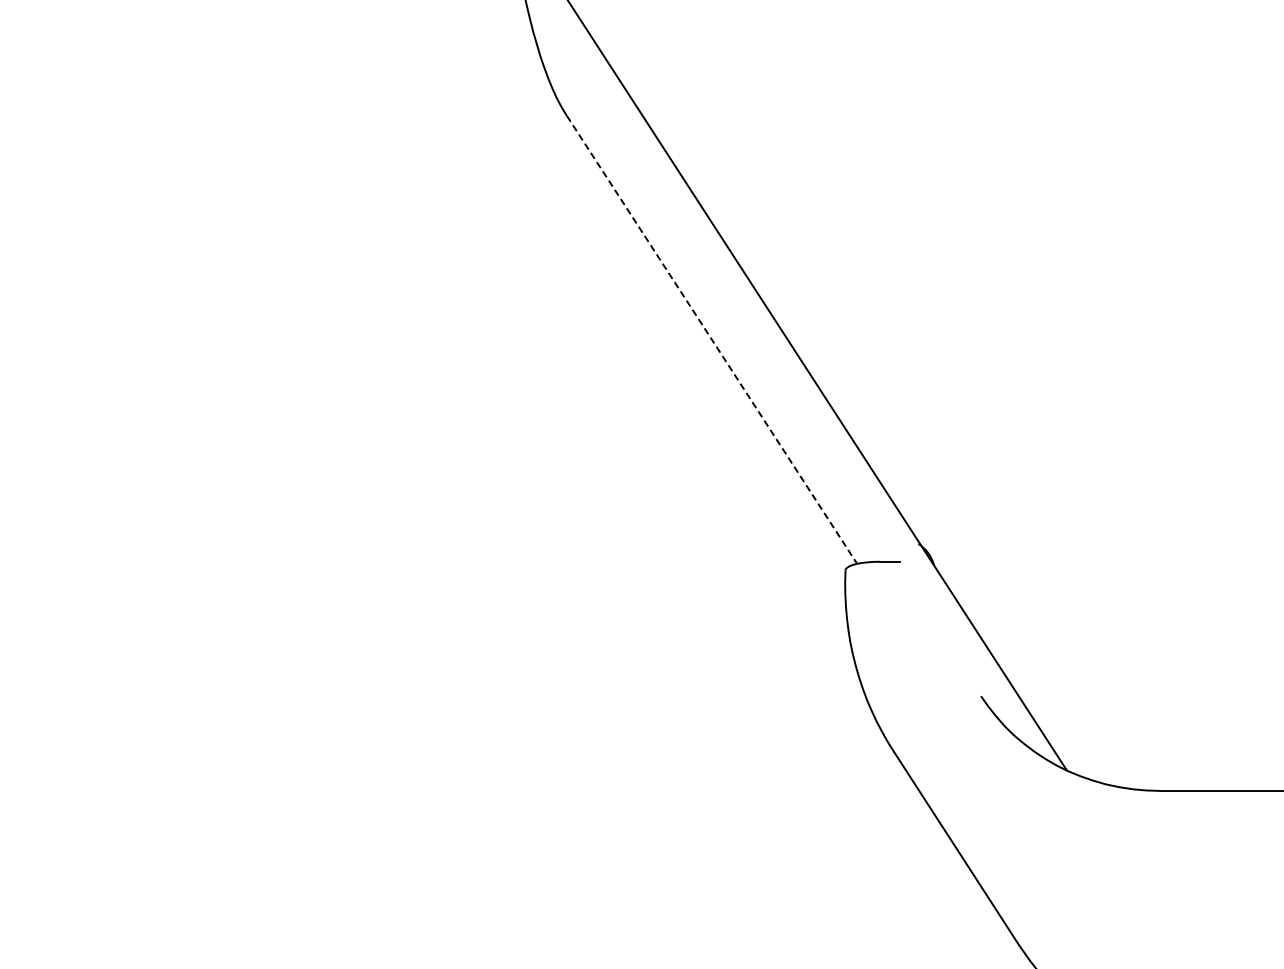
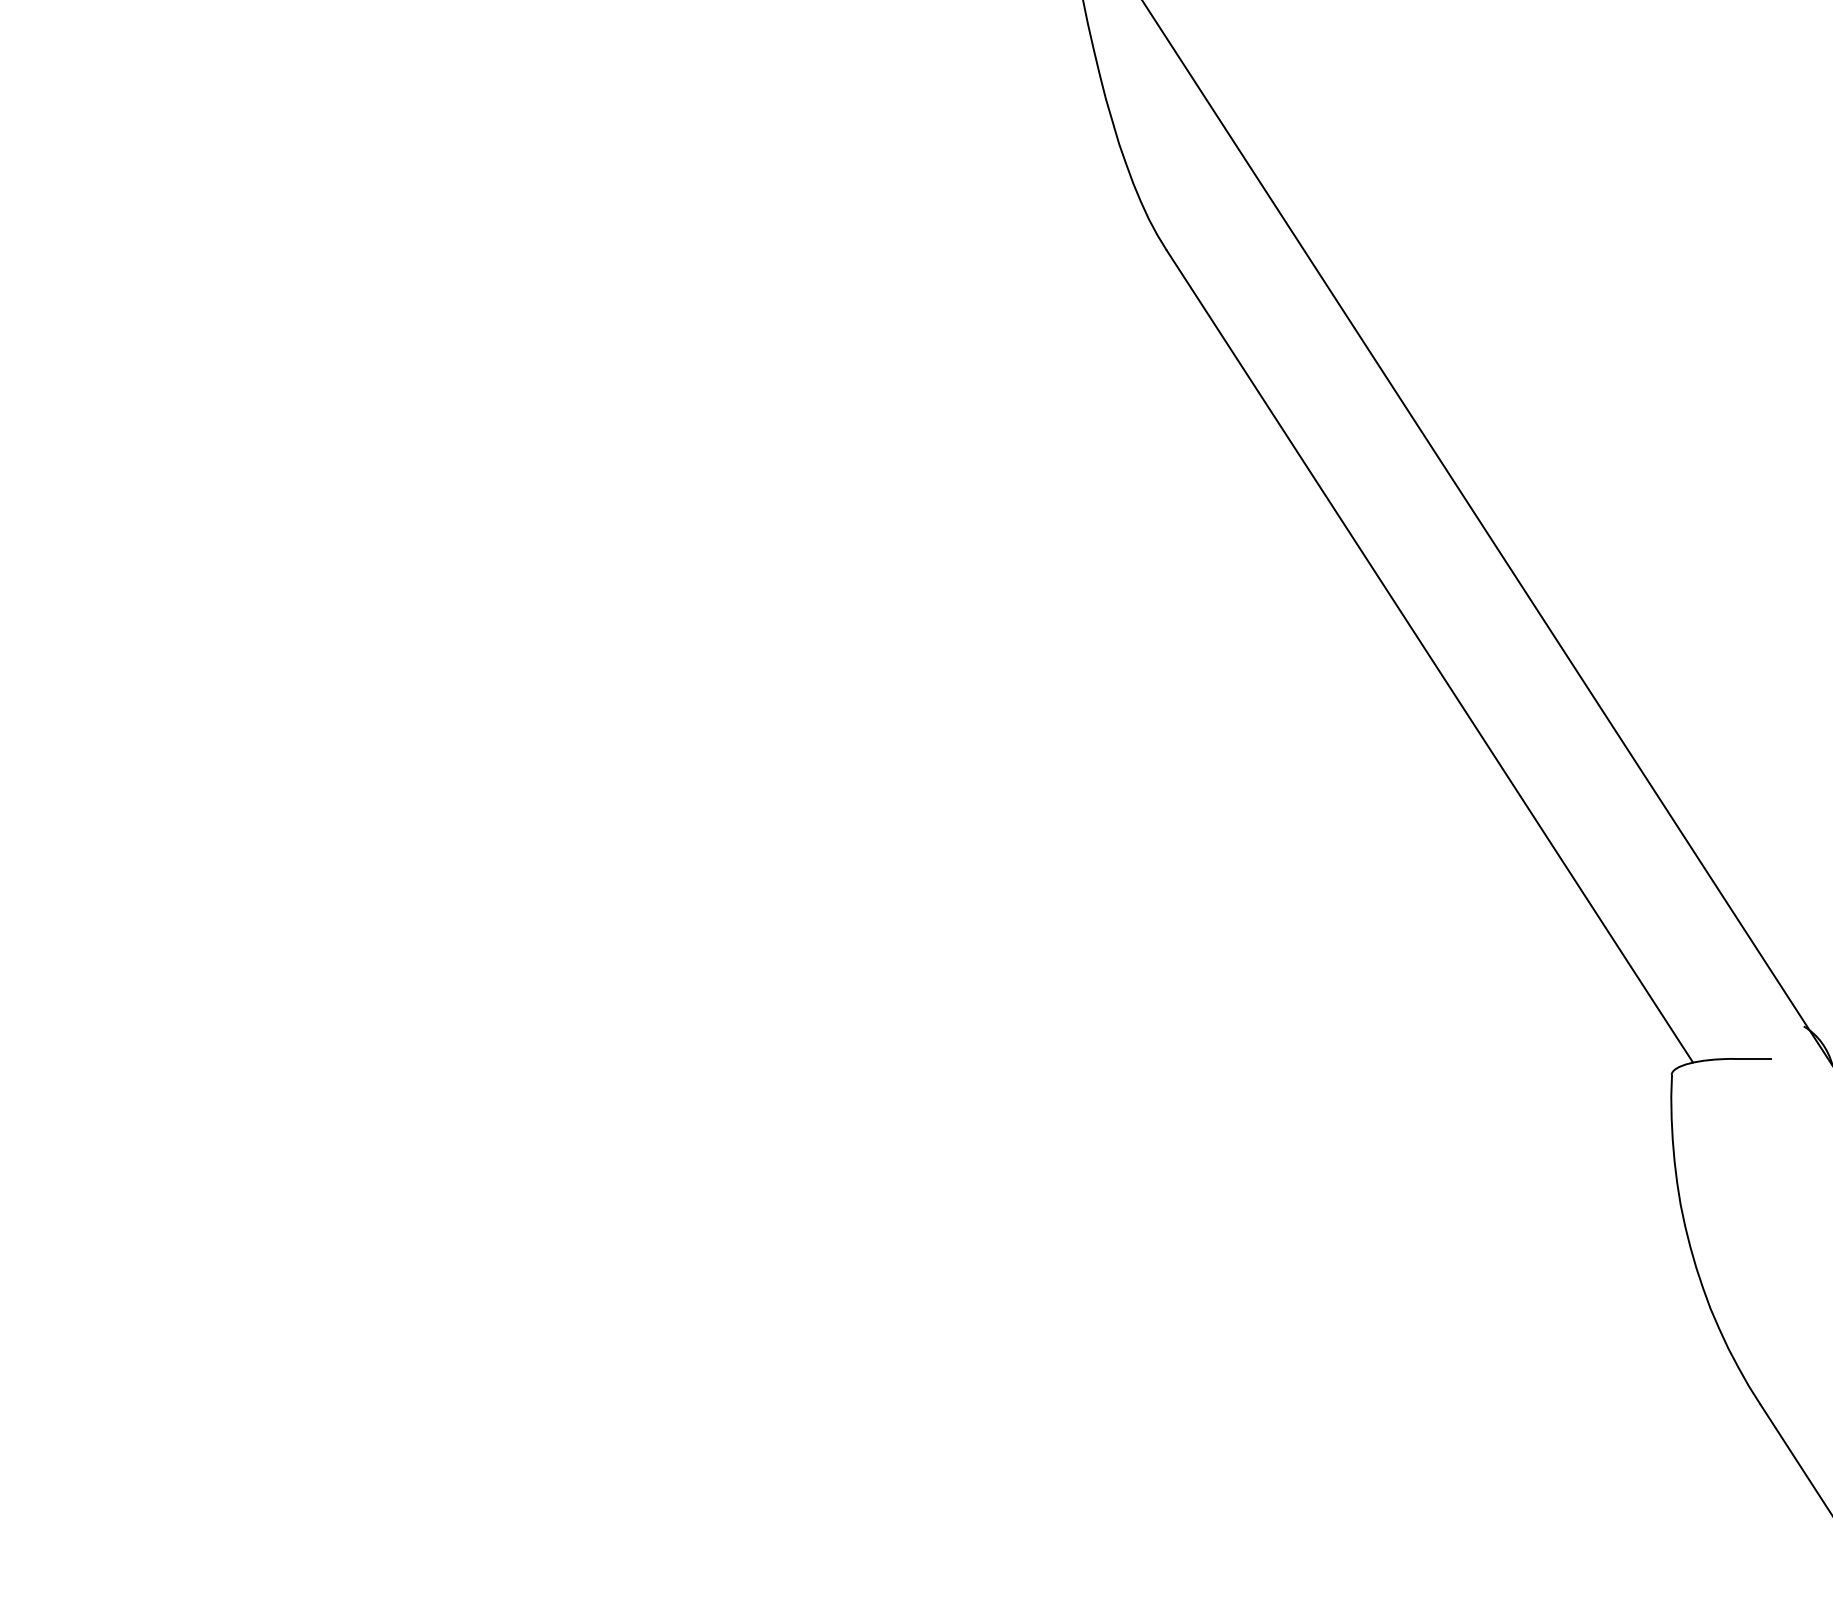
line: (712, 339) -> (1430, 655), dashed -> solid

